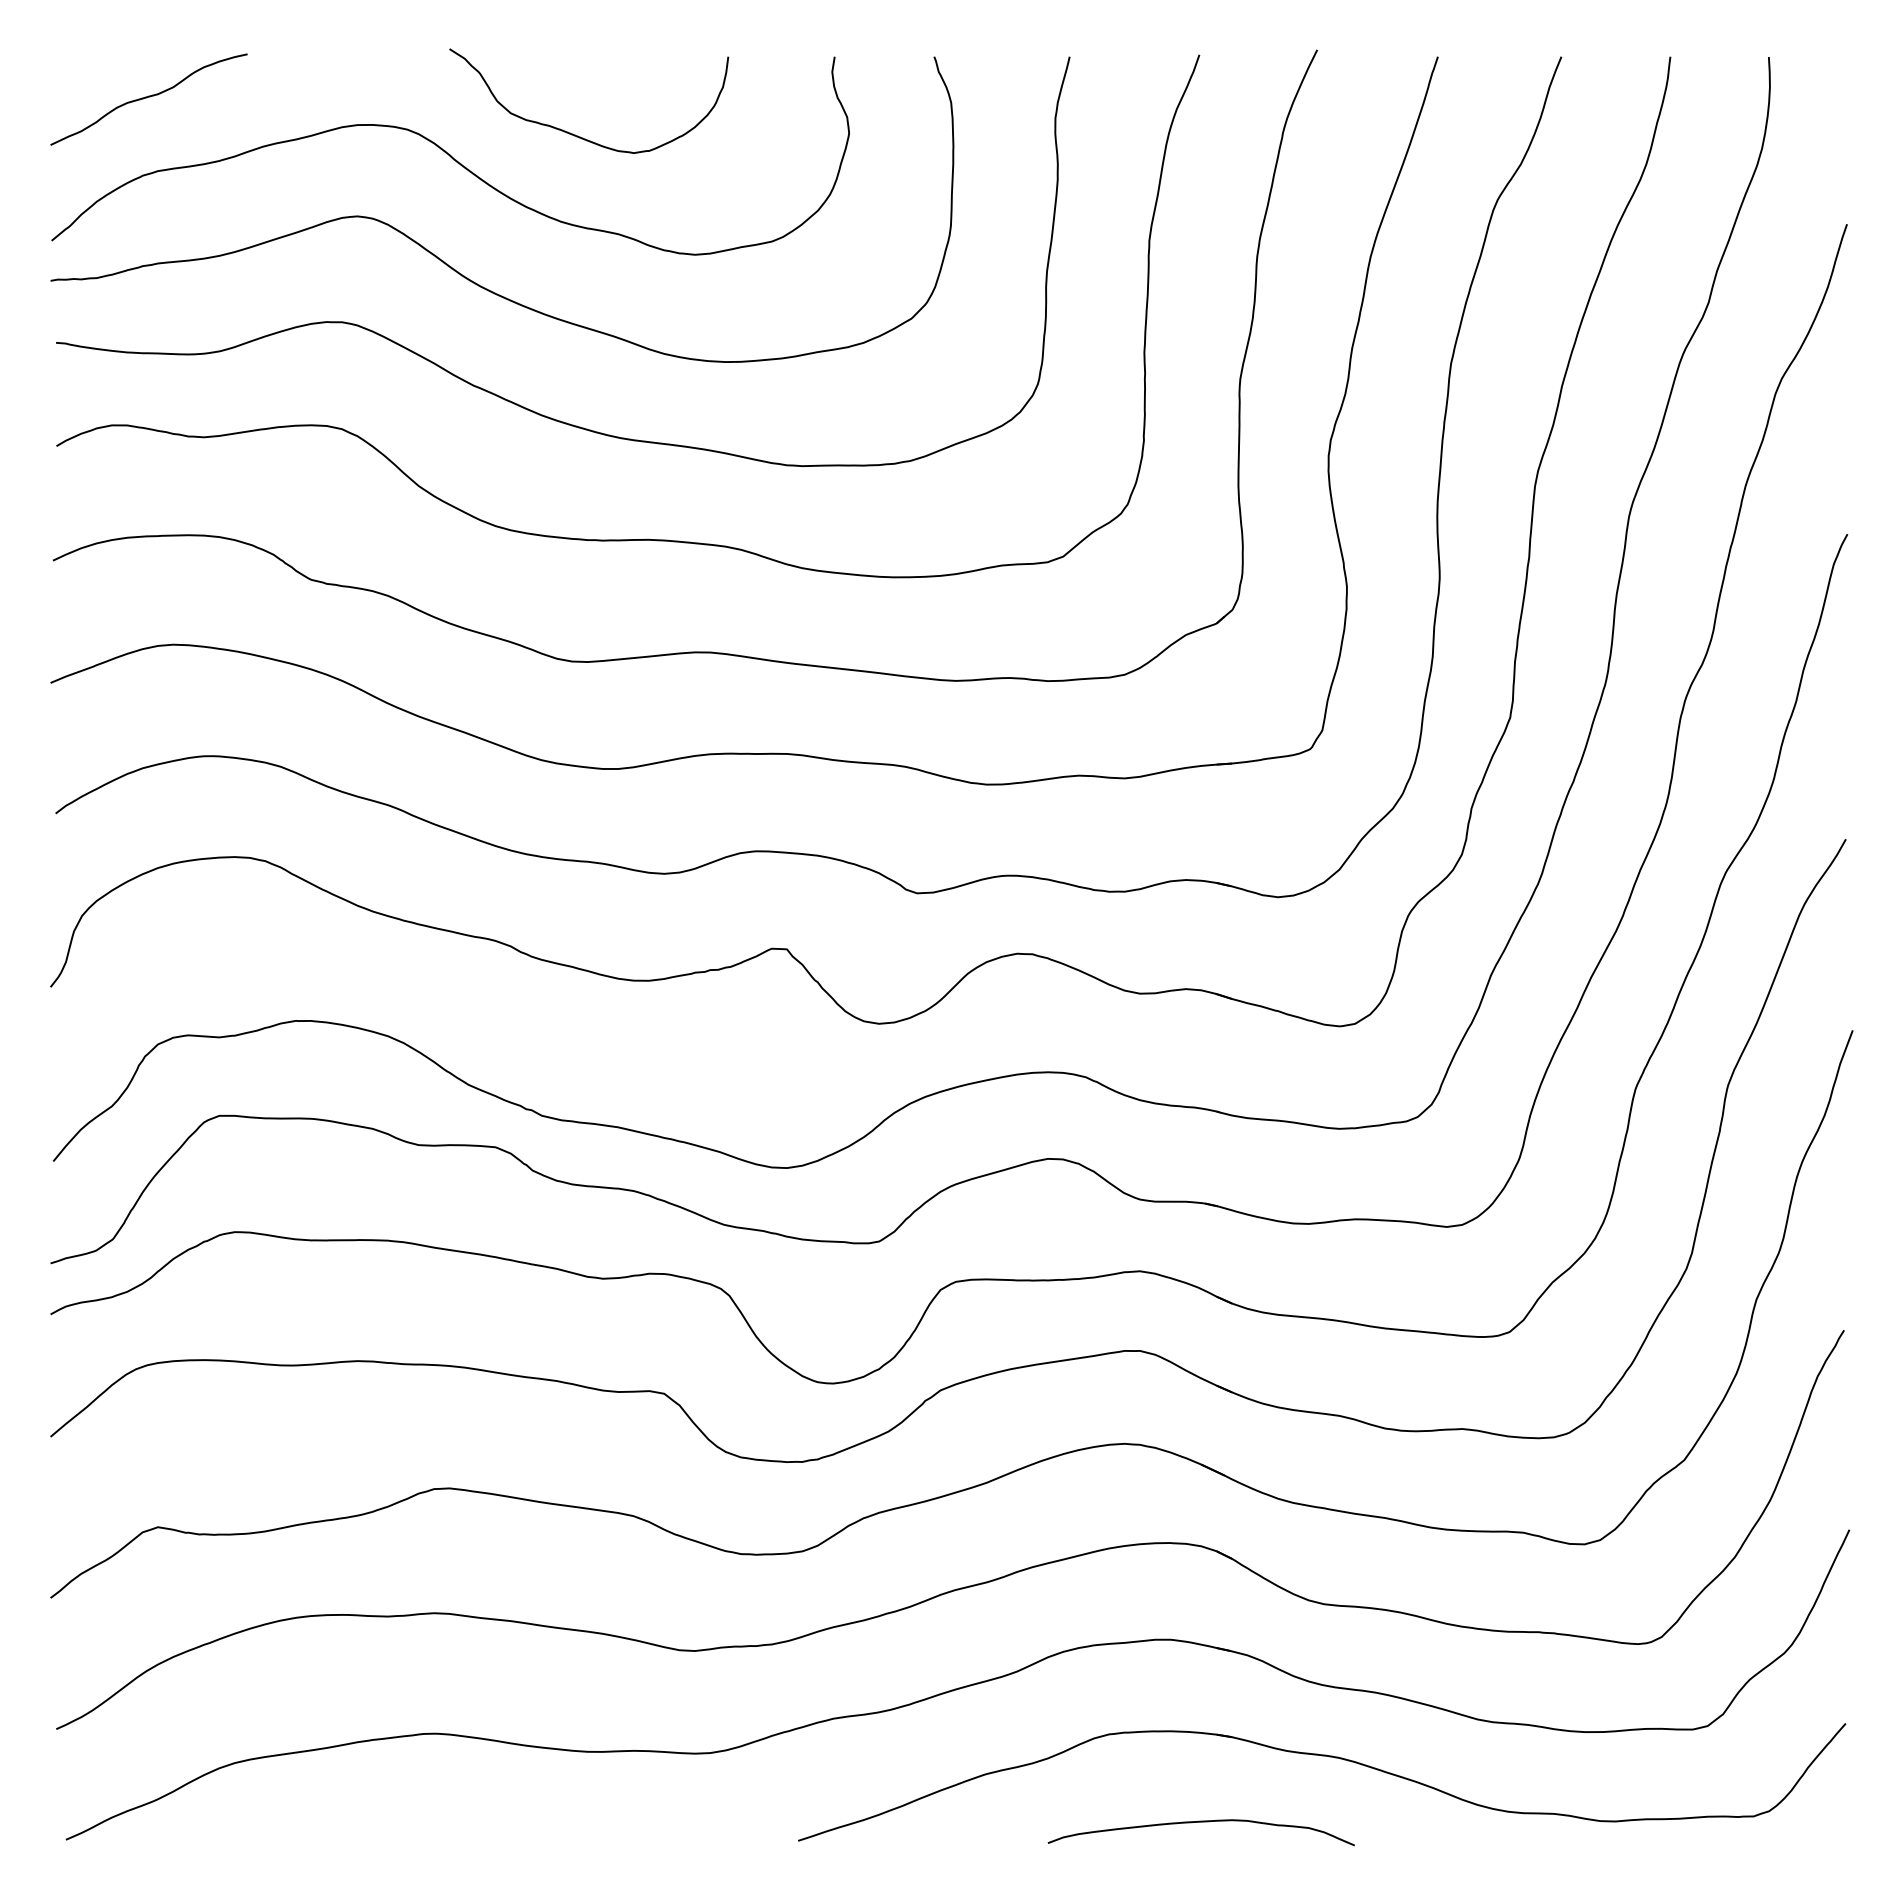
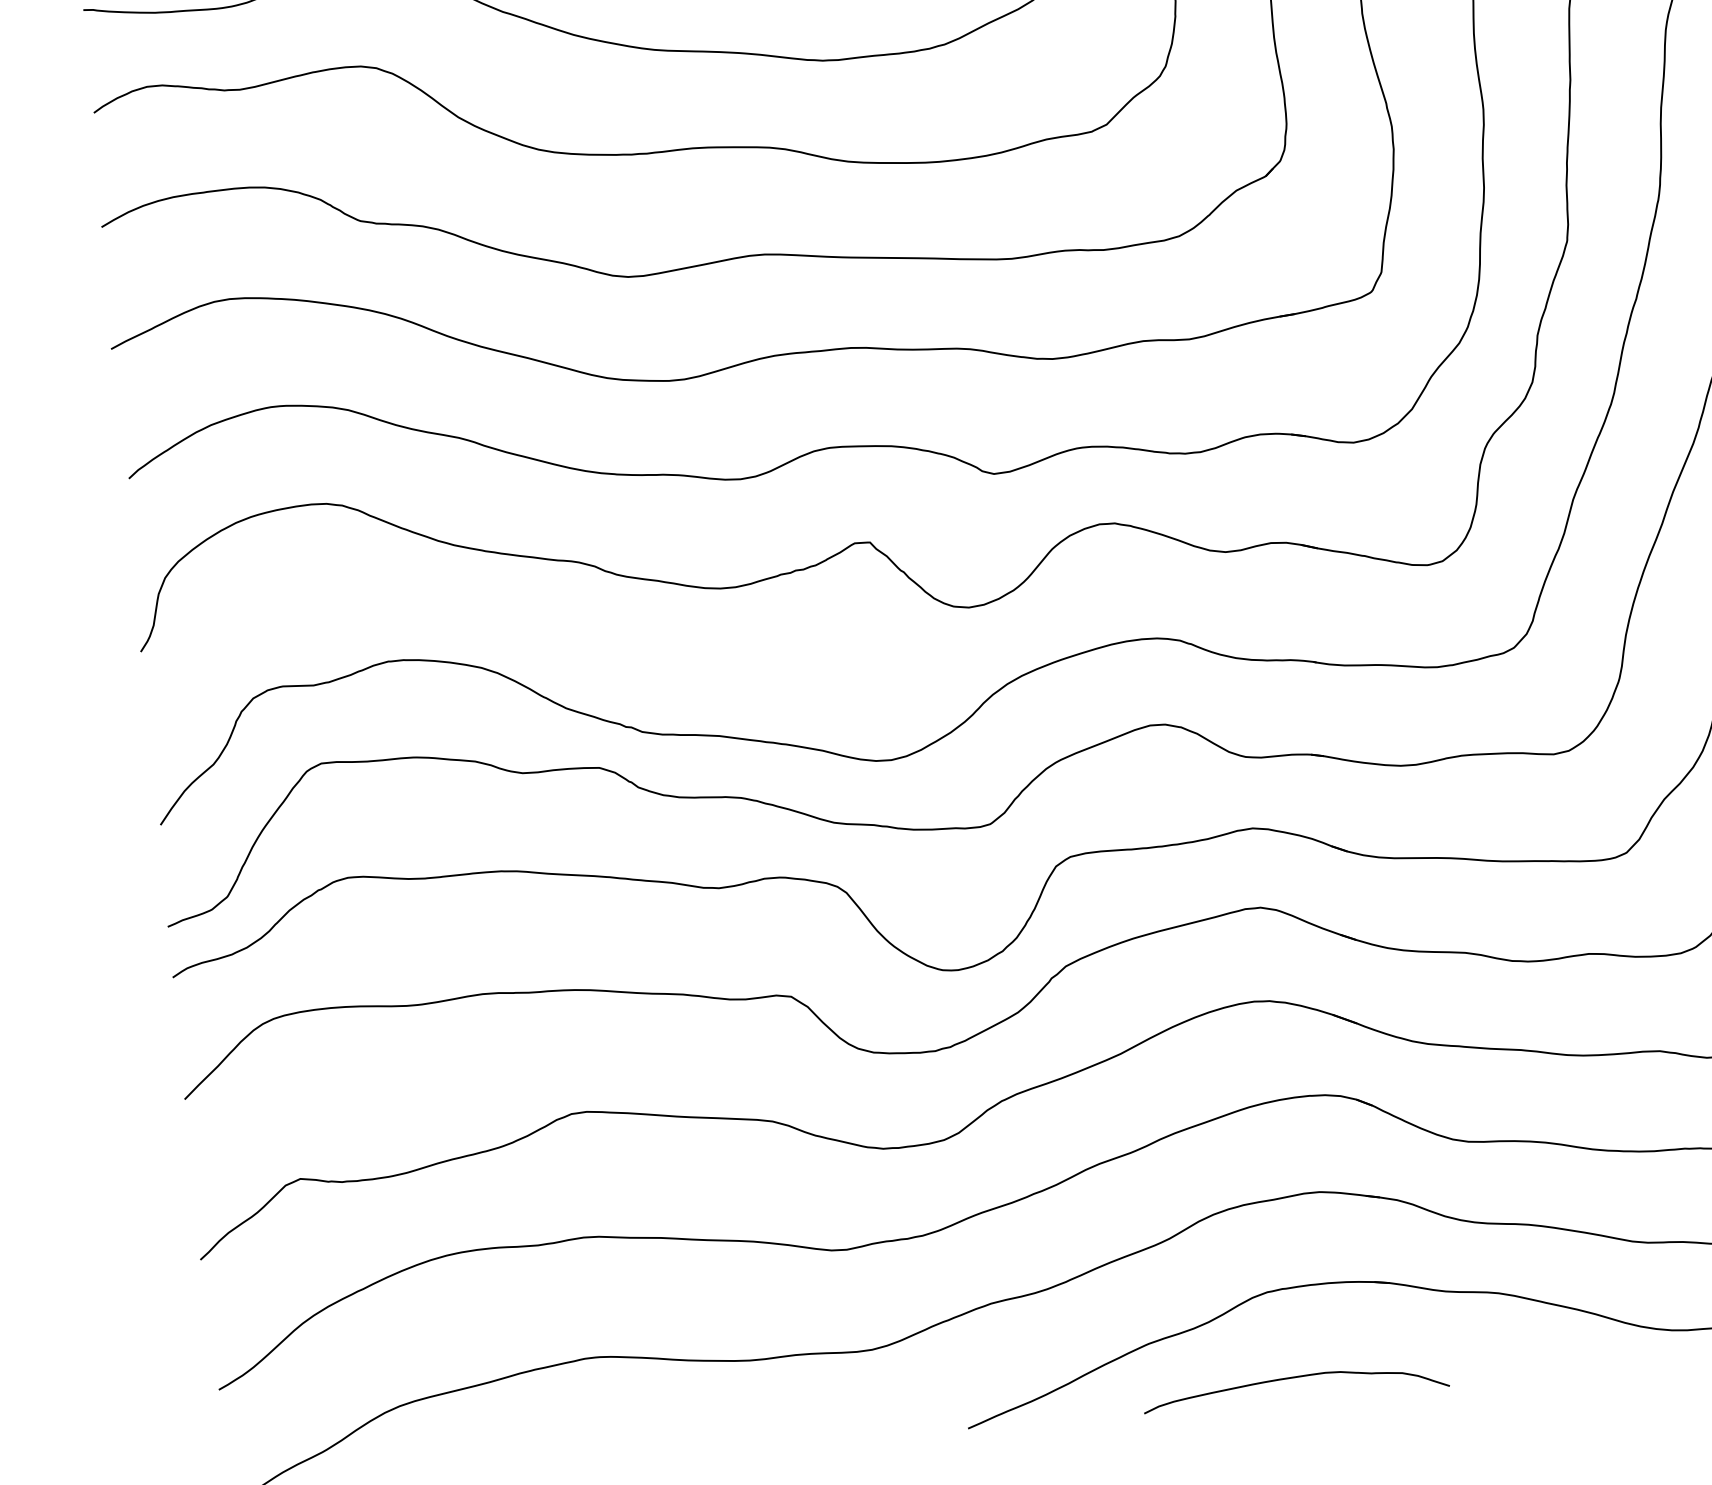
curve: (1200, 1822) -> (1294, 1378), moved

